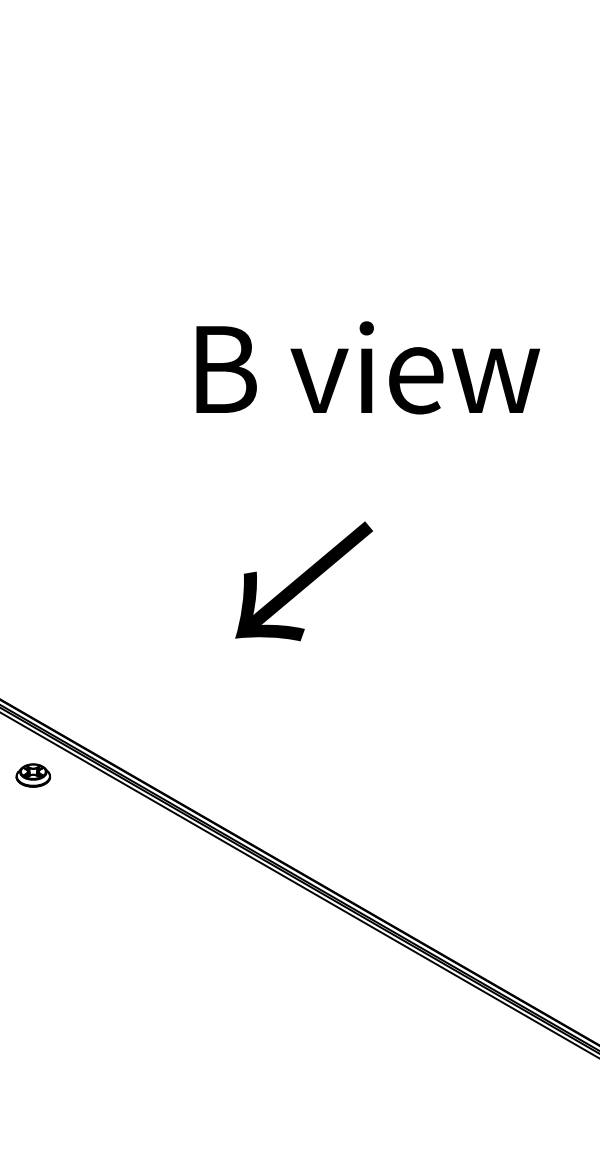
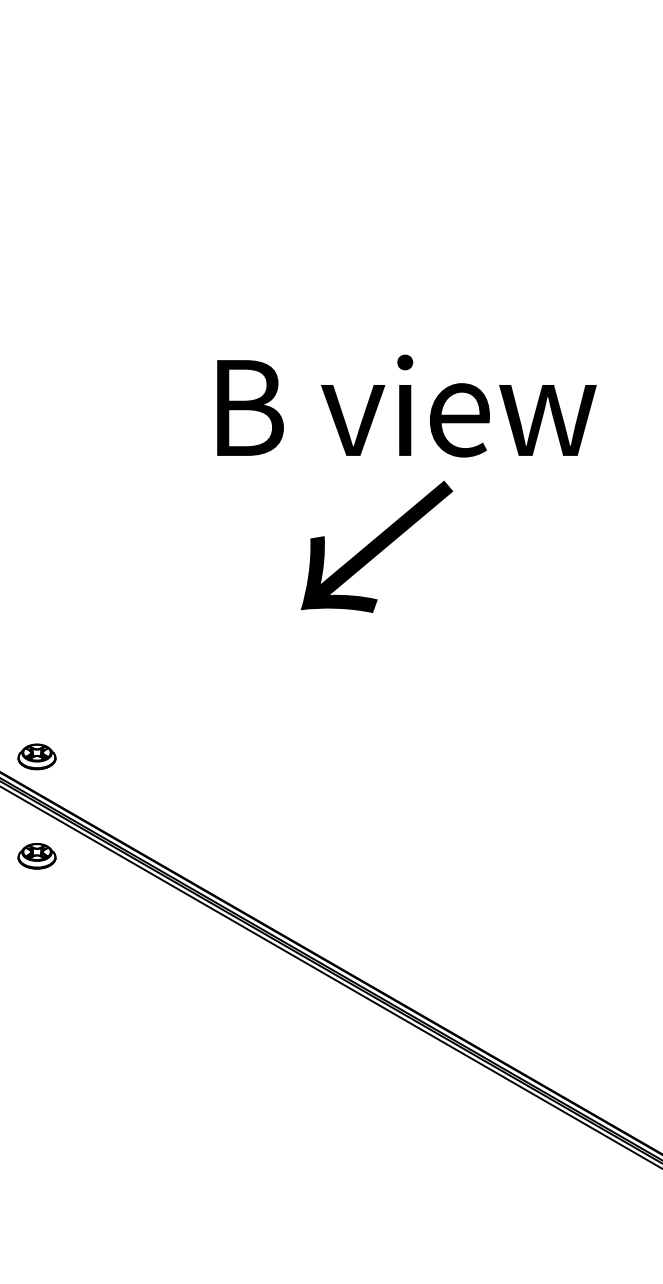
text: (303, 581) -> (376, 547), moved
part: (32, 685) -> (36, 756), added

